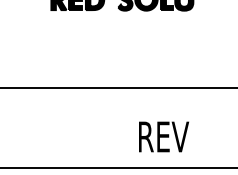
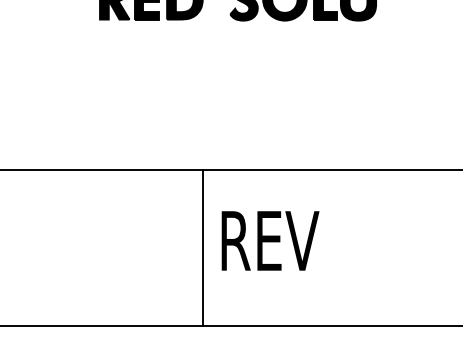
line: (104, 127) -> (203, 247), added
text: (163, 136) -> (269, 240), moved

